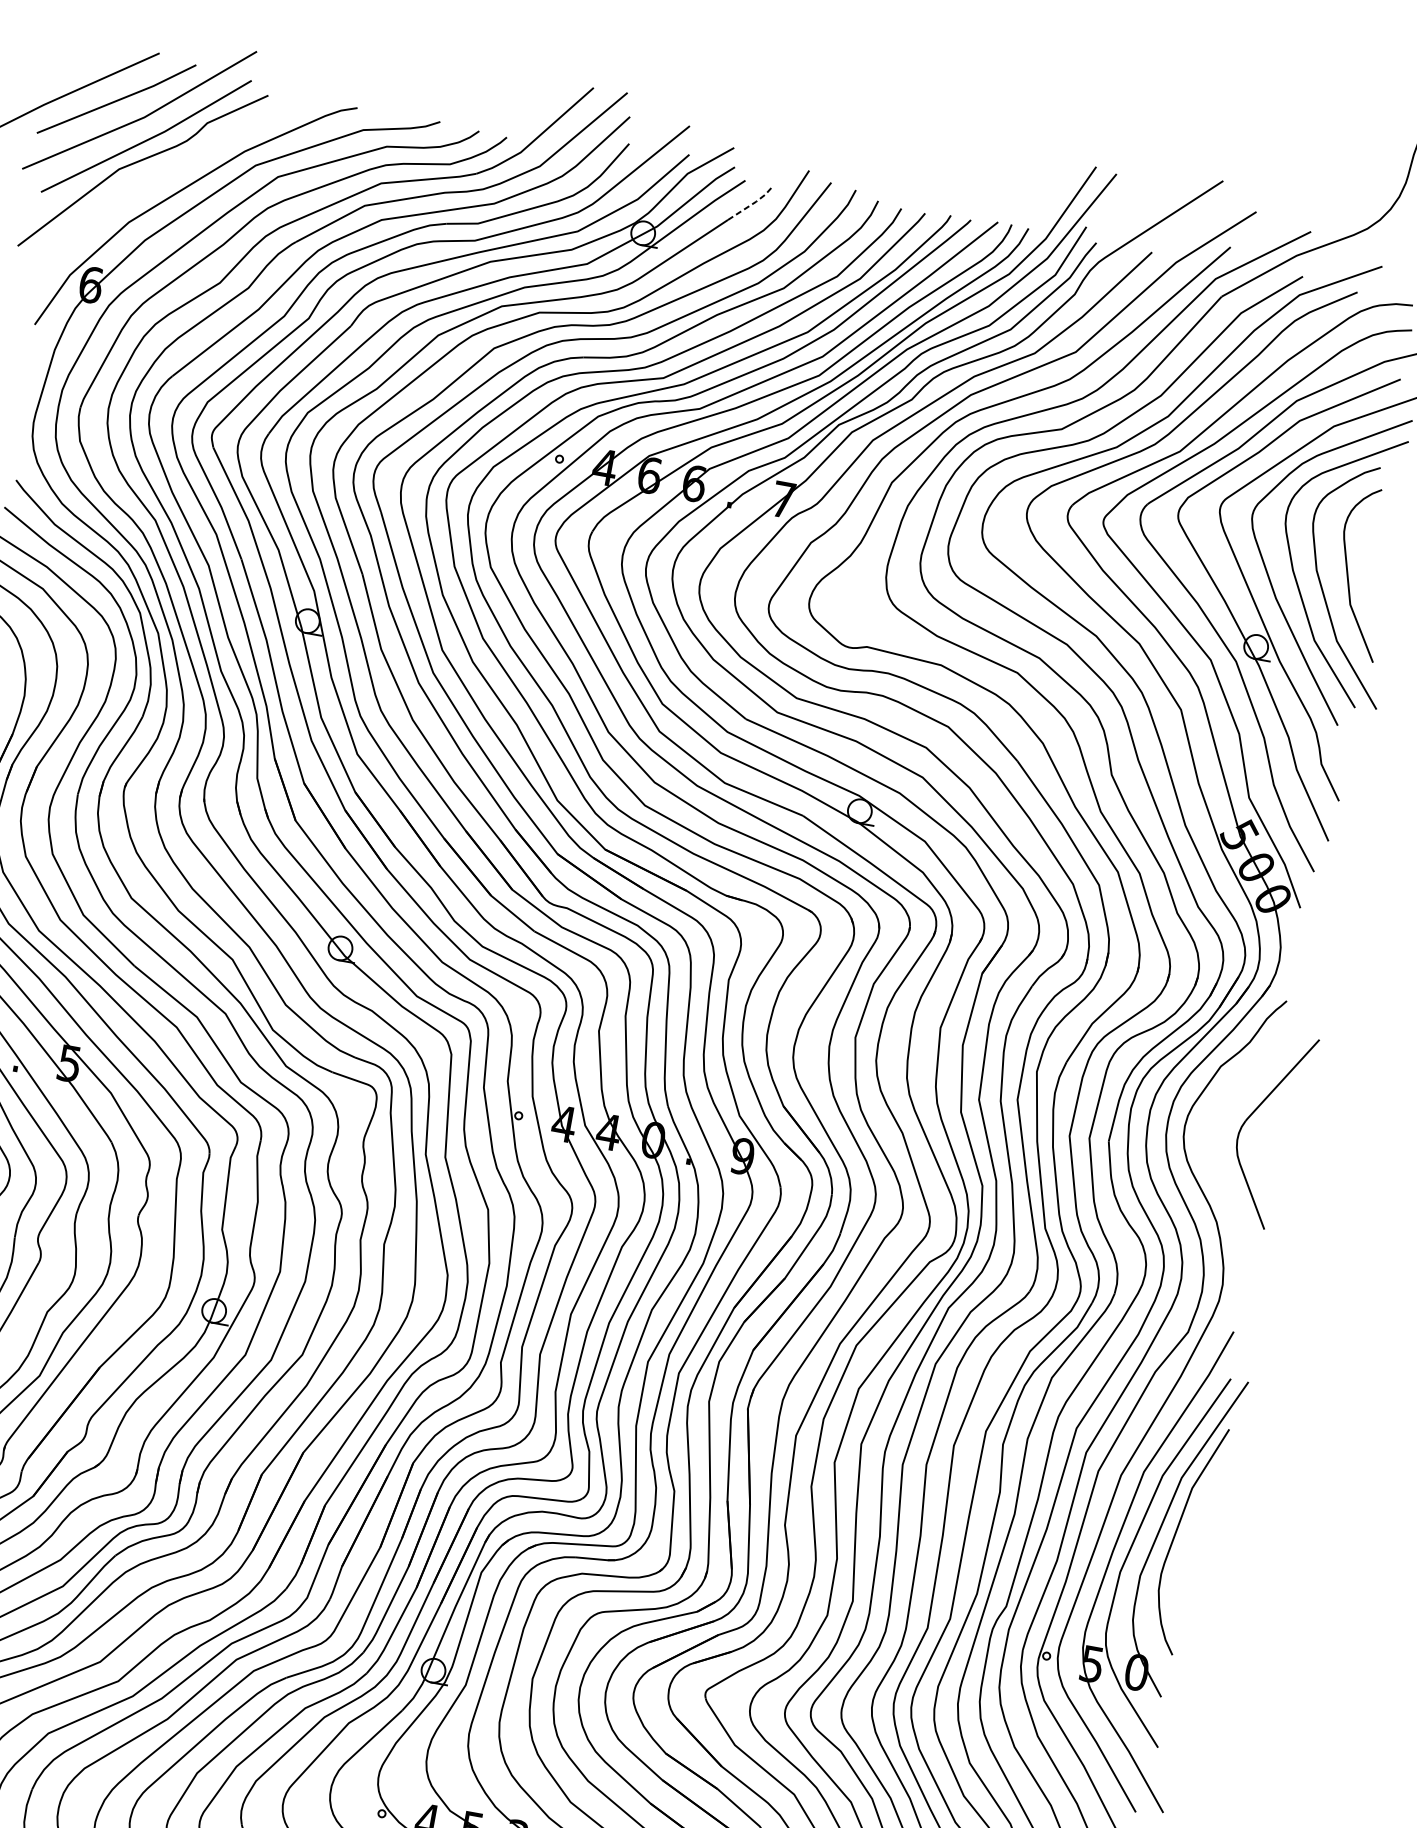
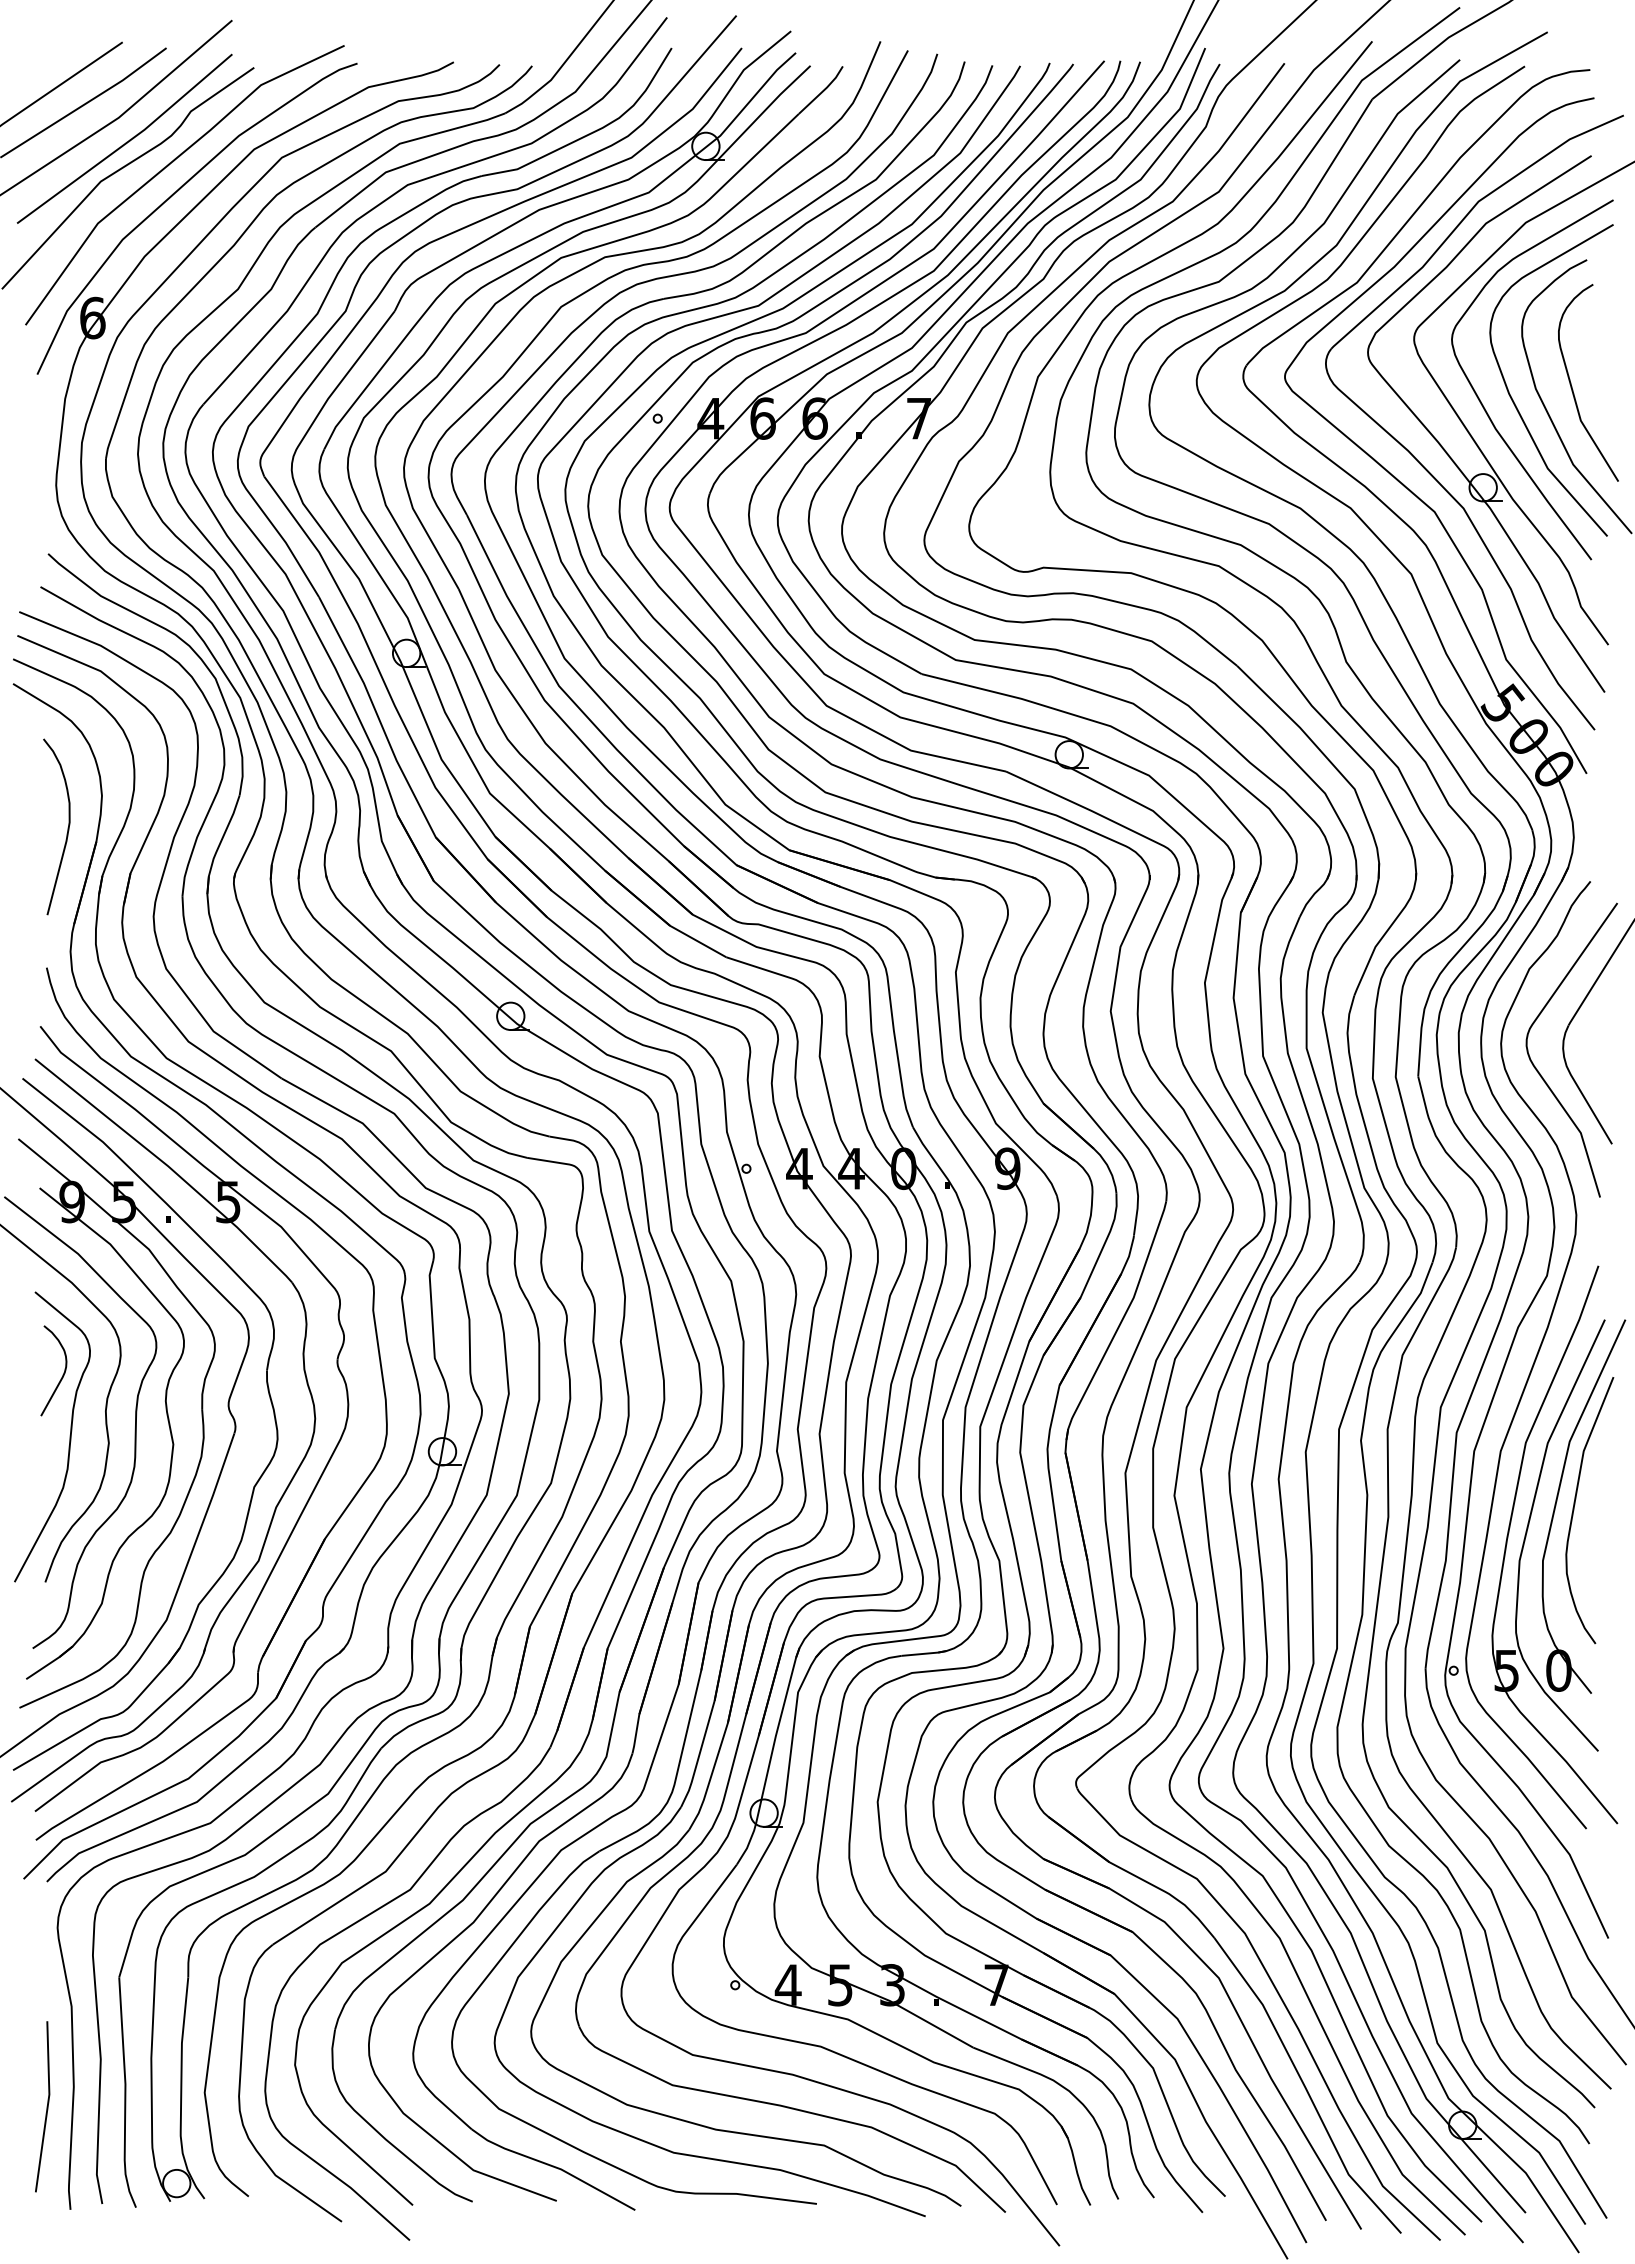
line: (179, 166) -> (168, 166), added
line: (753, 203) -> (824, 90), dashed -> solid
curve: (1214, 1158) -> (1541, 1074), added

